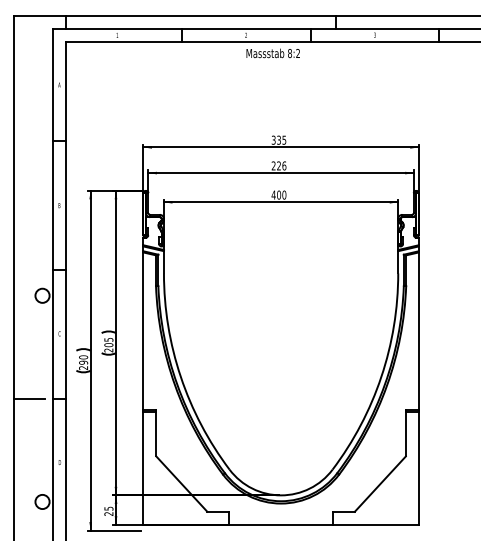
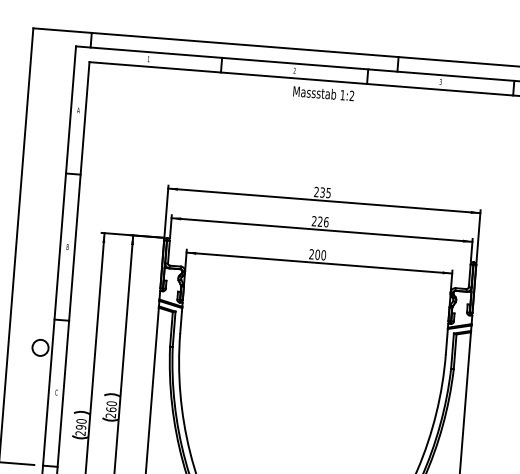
text: (290, 53) -> (343, 95), 8:2 -> 1:2
text: (273, 140) -> (316, 192), 335 -> 235
text: (273, 194) -> (311, 253), 400 -> 200
text: (108, 341) -> (111, 405), 205 -> 260

